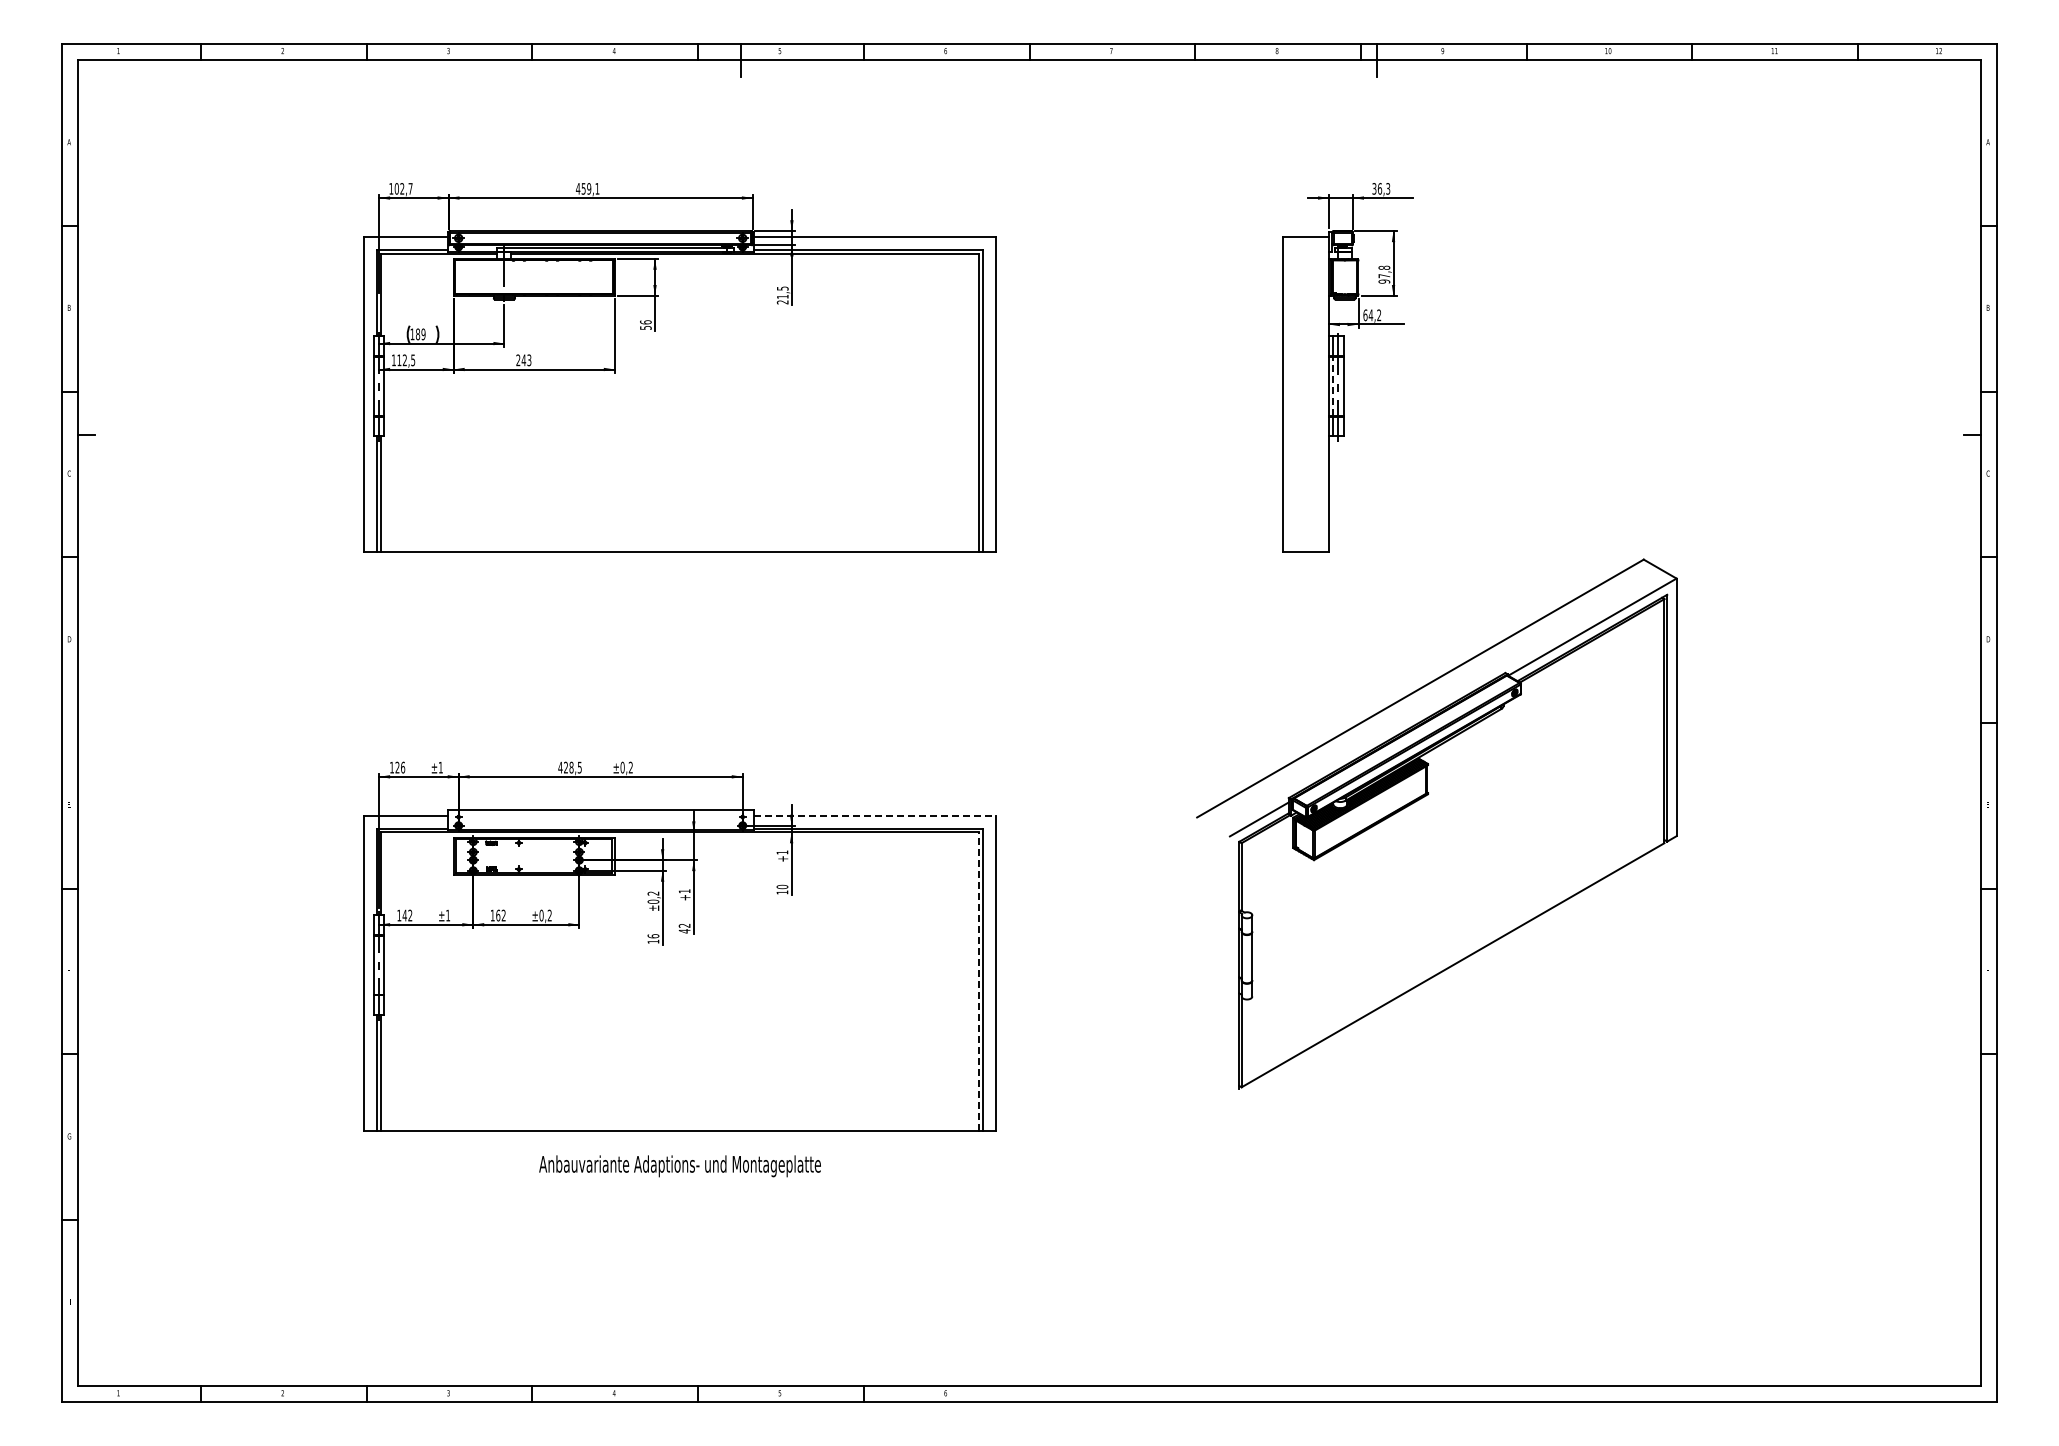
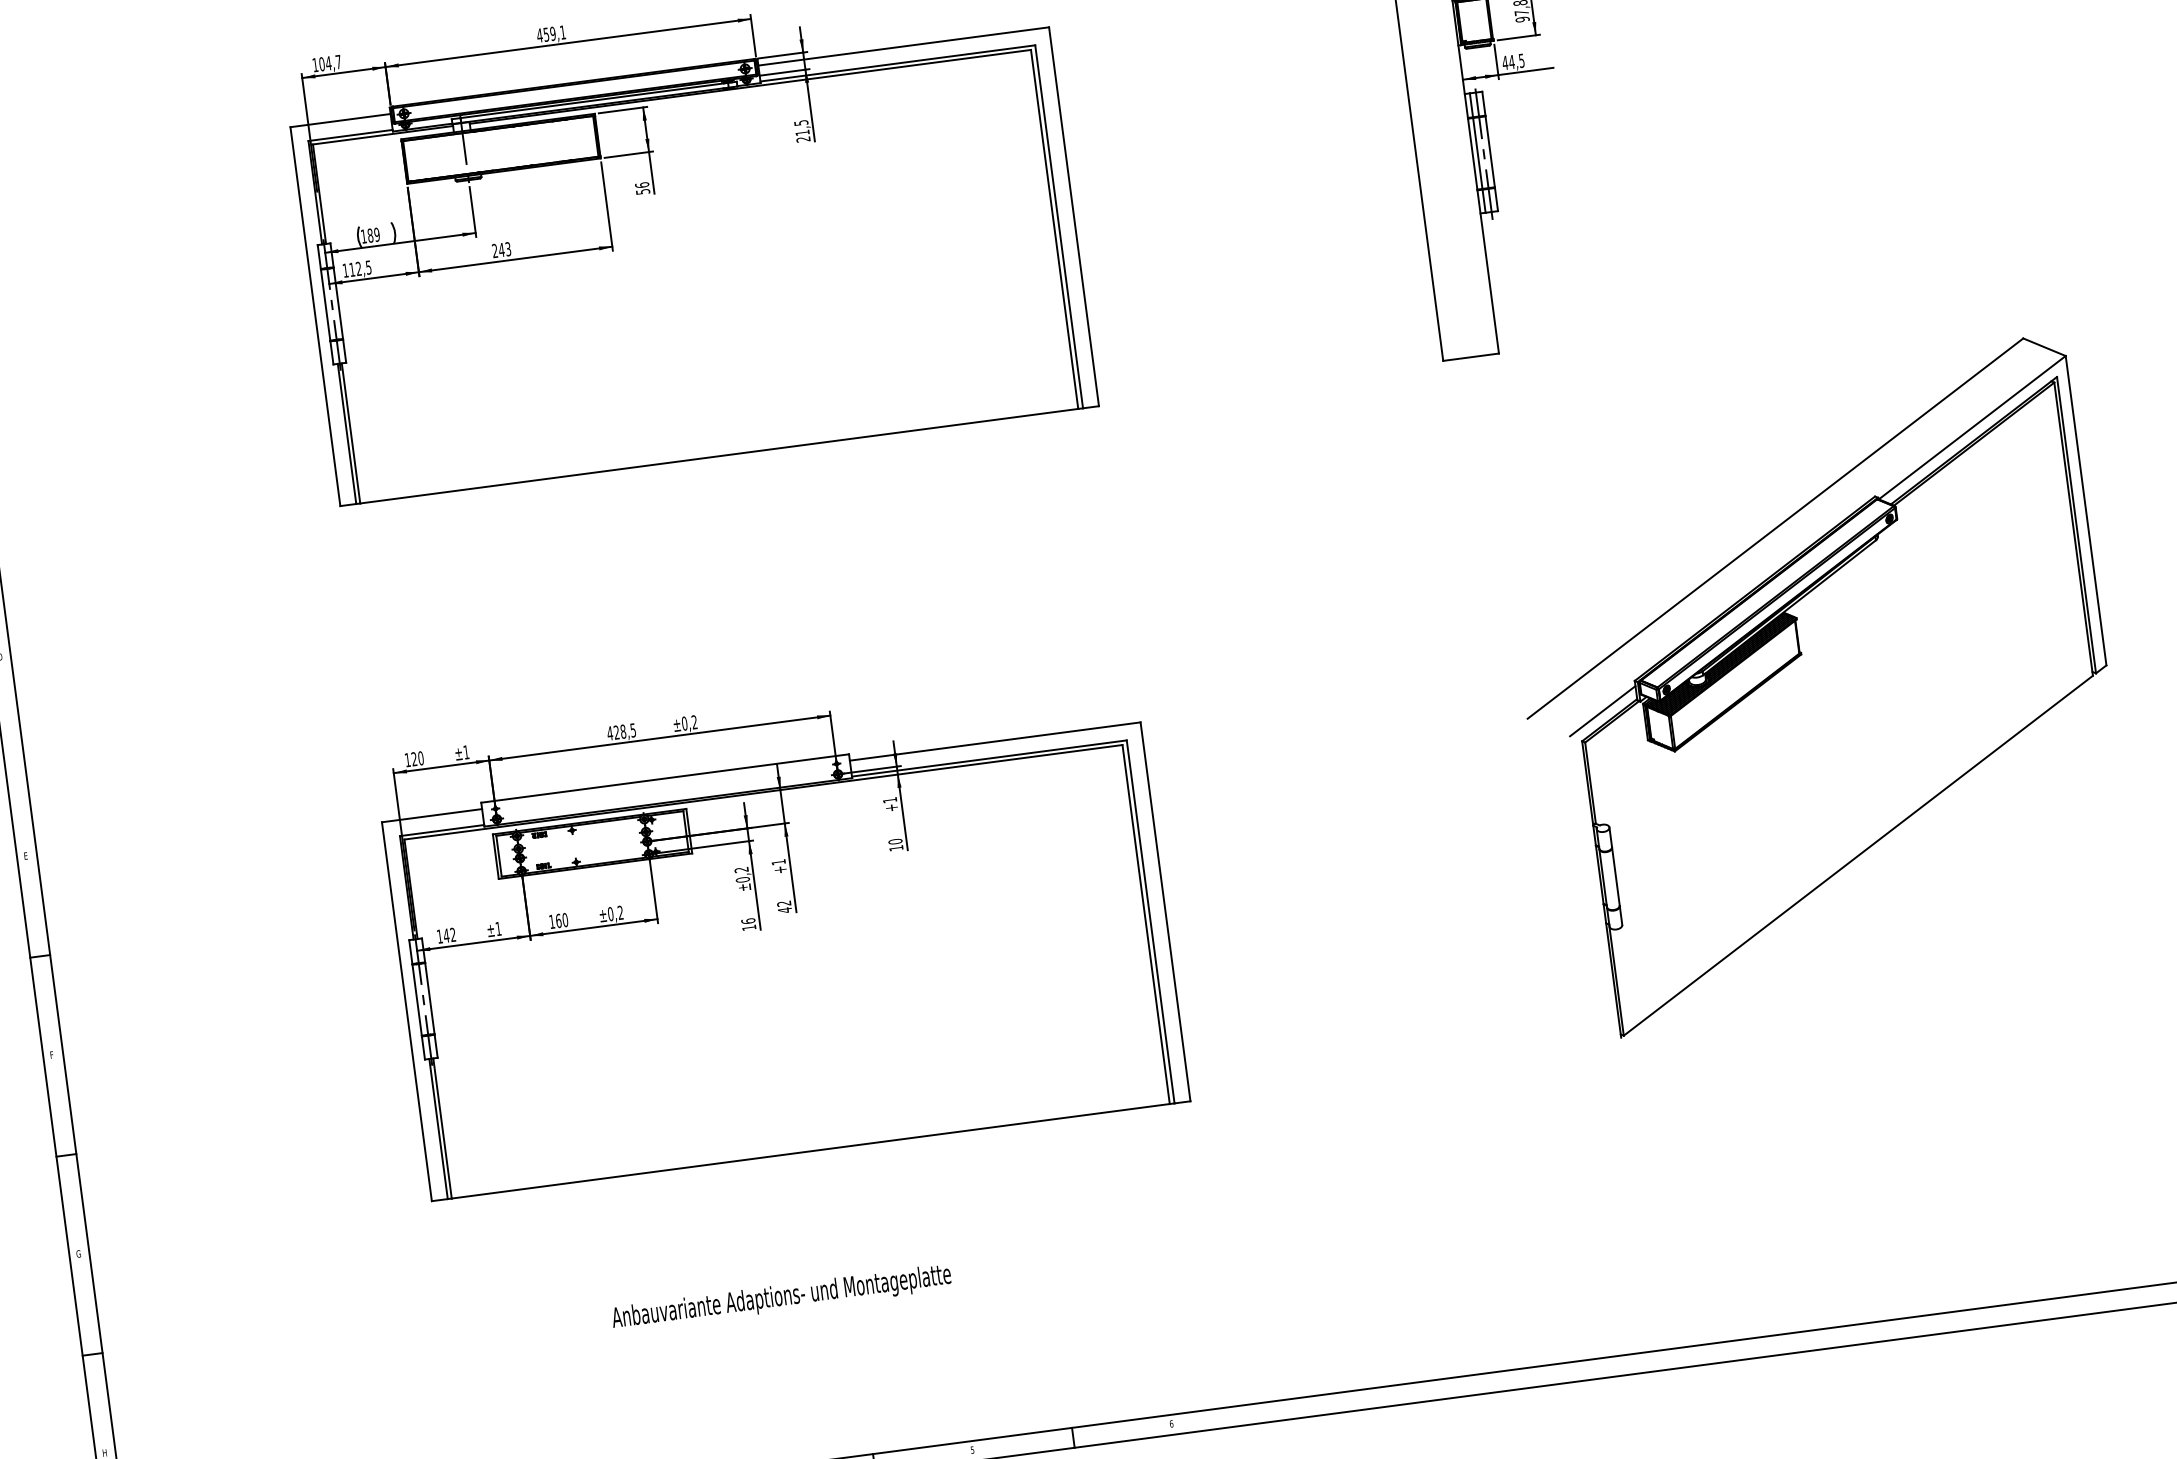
text: (402, 188) -> (328, 62), 102,7 -> 104,7
text: (1372, 315) -> (1513, 62), 64,2 -> 44,5
line: (1333, 385) -> (1477, 152), dashed -> solid
text: (403, 766) -> (421, 756), 126 -> 120
line: (875, 815) -> (995, 741), dashed -> solid
part: (1436, 823) -> (1816, 688), moved
text: (503, 915) -> (565, 920), 162 -> 160
line: (978, 981) -> (1145, 924), dashed -> solid
text: (679, 1166) -> (780, 1298), moved

